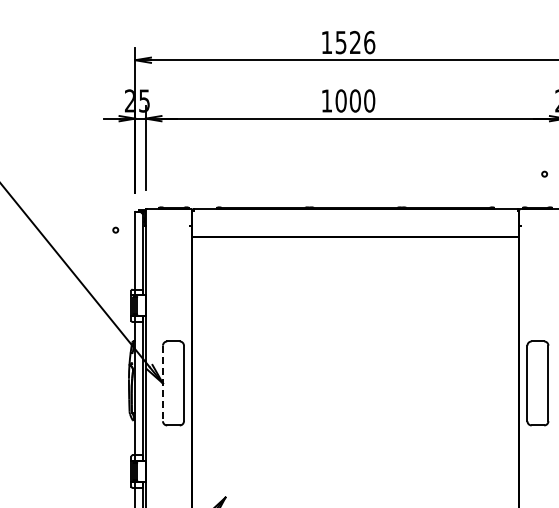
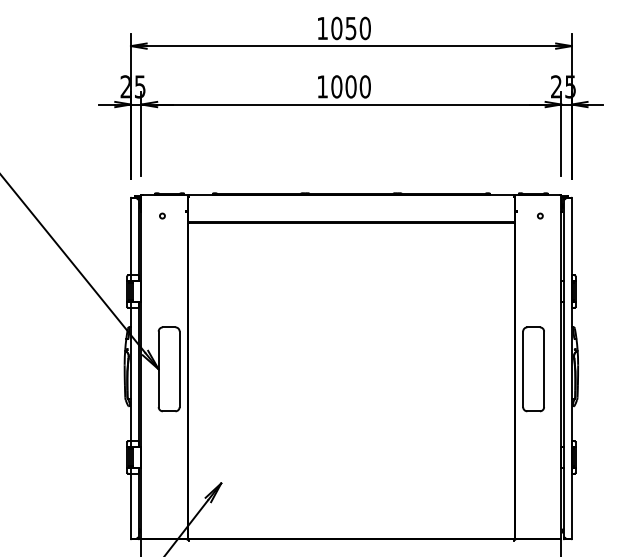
text: (355, 42) -> (351, 28), 1526 -> 1050
circle: (544, 173) -> (540, 215), moved
circle: (115, 229) -> (162, 215), moved
line: (162, 383) -> (158, 369), dashed -> solid

